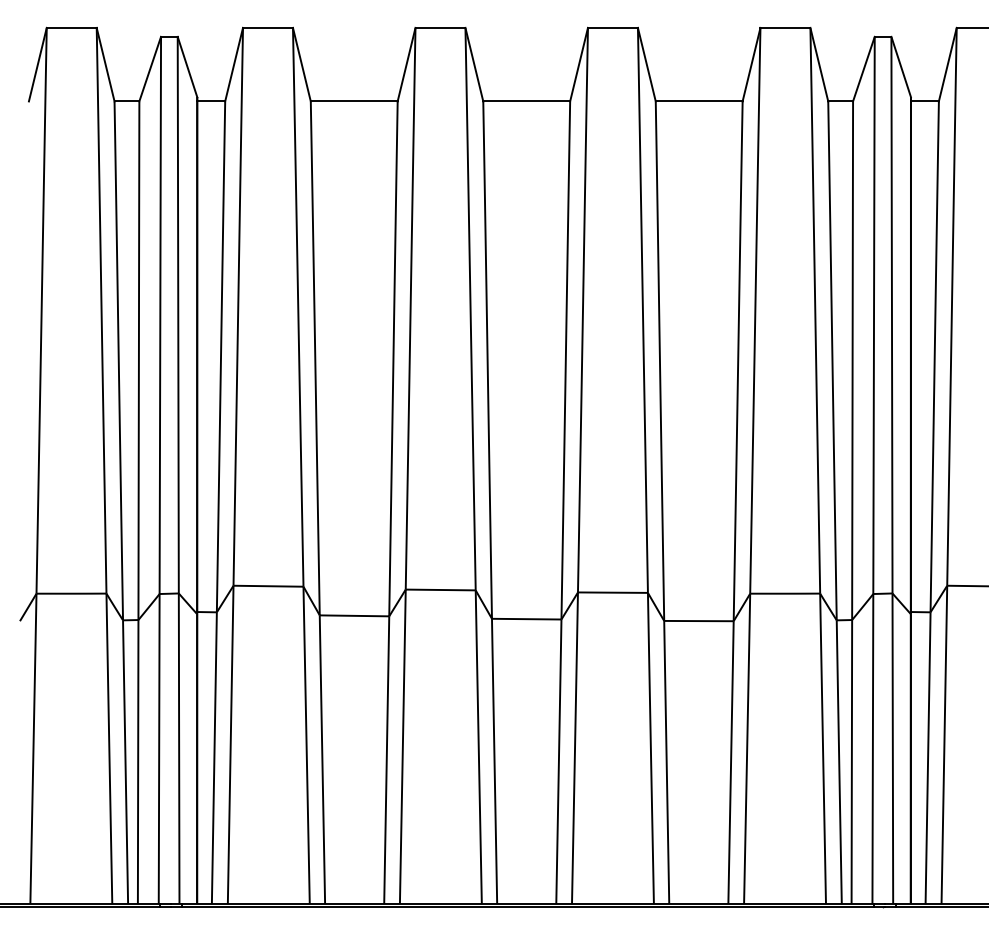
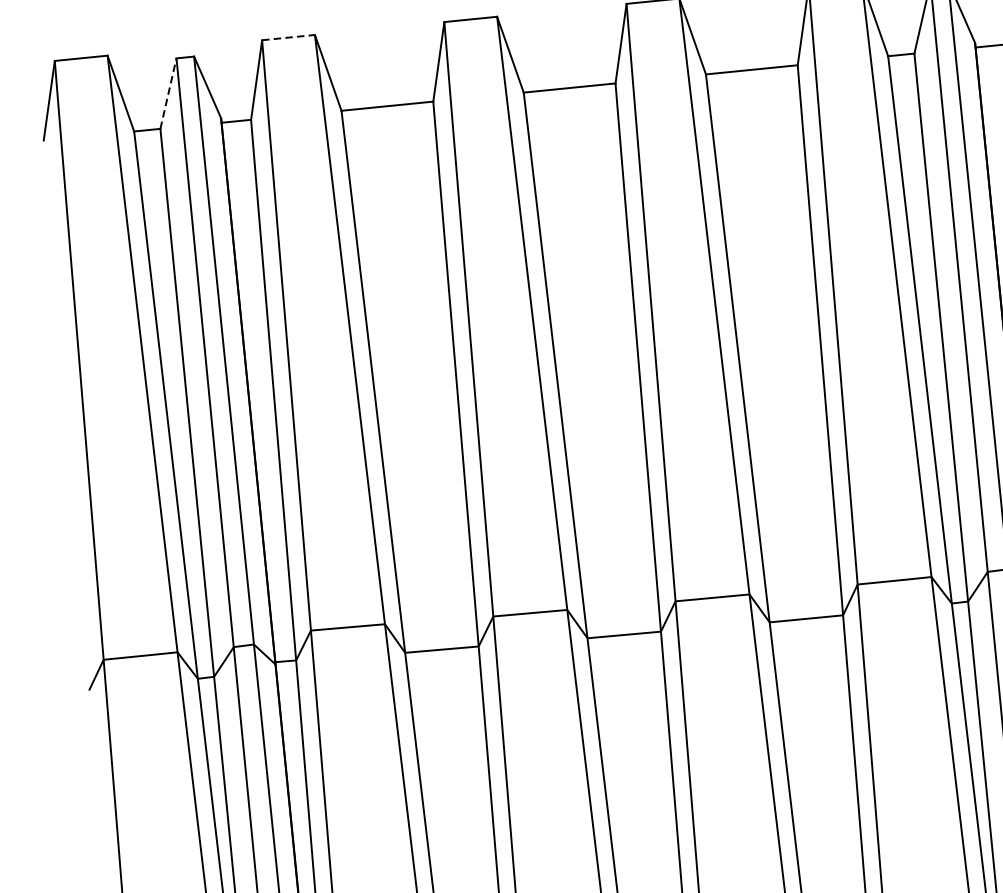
line: (268, 27) -> (289, 37), solid -> dashed
line: (150, 68) -> (168, 92), solid -> dashed

